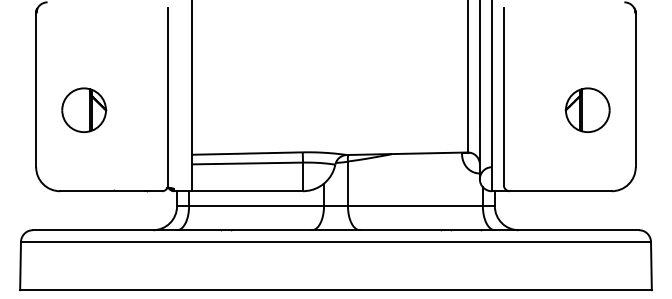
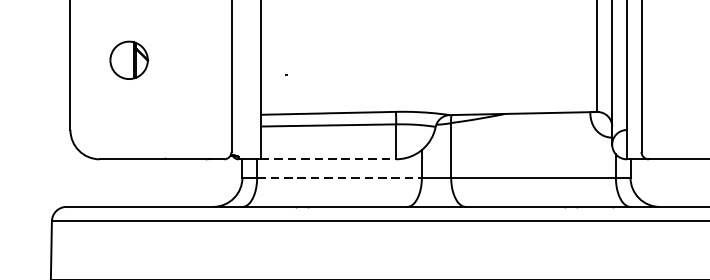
part: (84, 109) -> (129, 59), size x0.7
line: (248, 191) -> (329, 159), solid -> dashed
line: (257, 206) -> (340, 177), solid -> dashed

